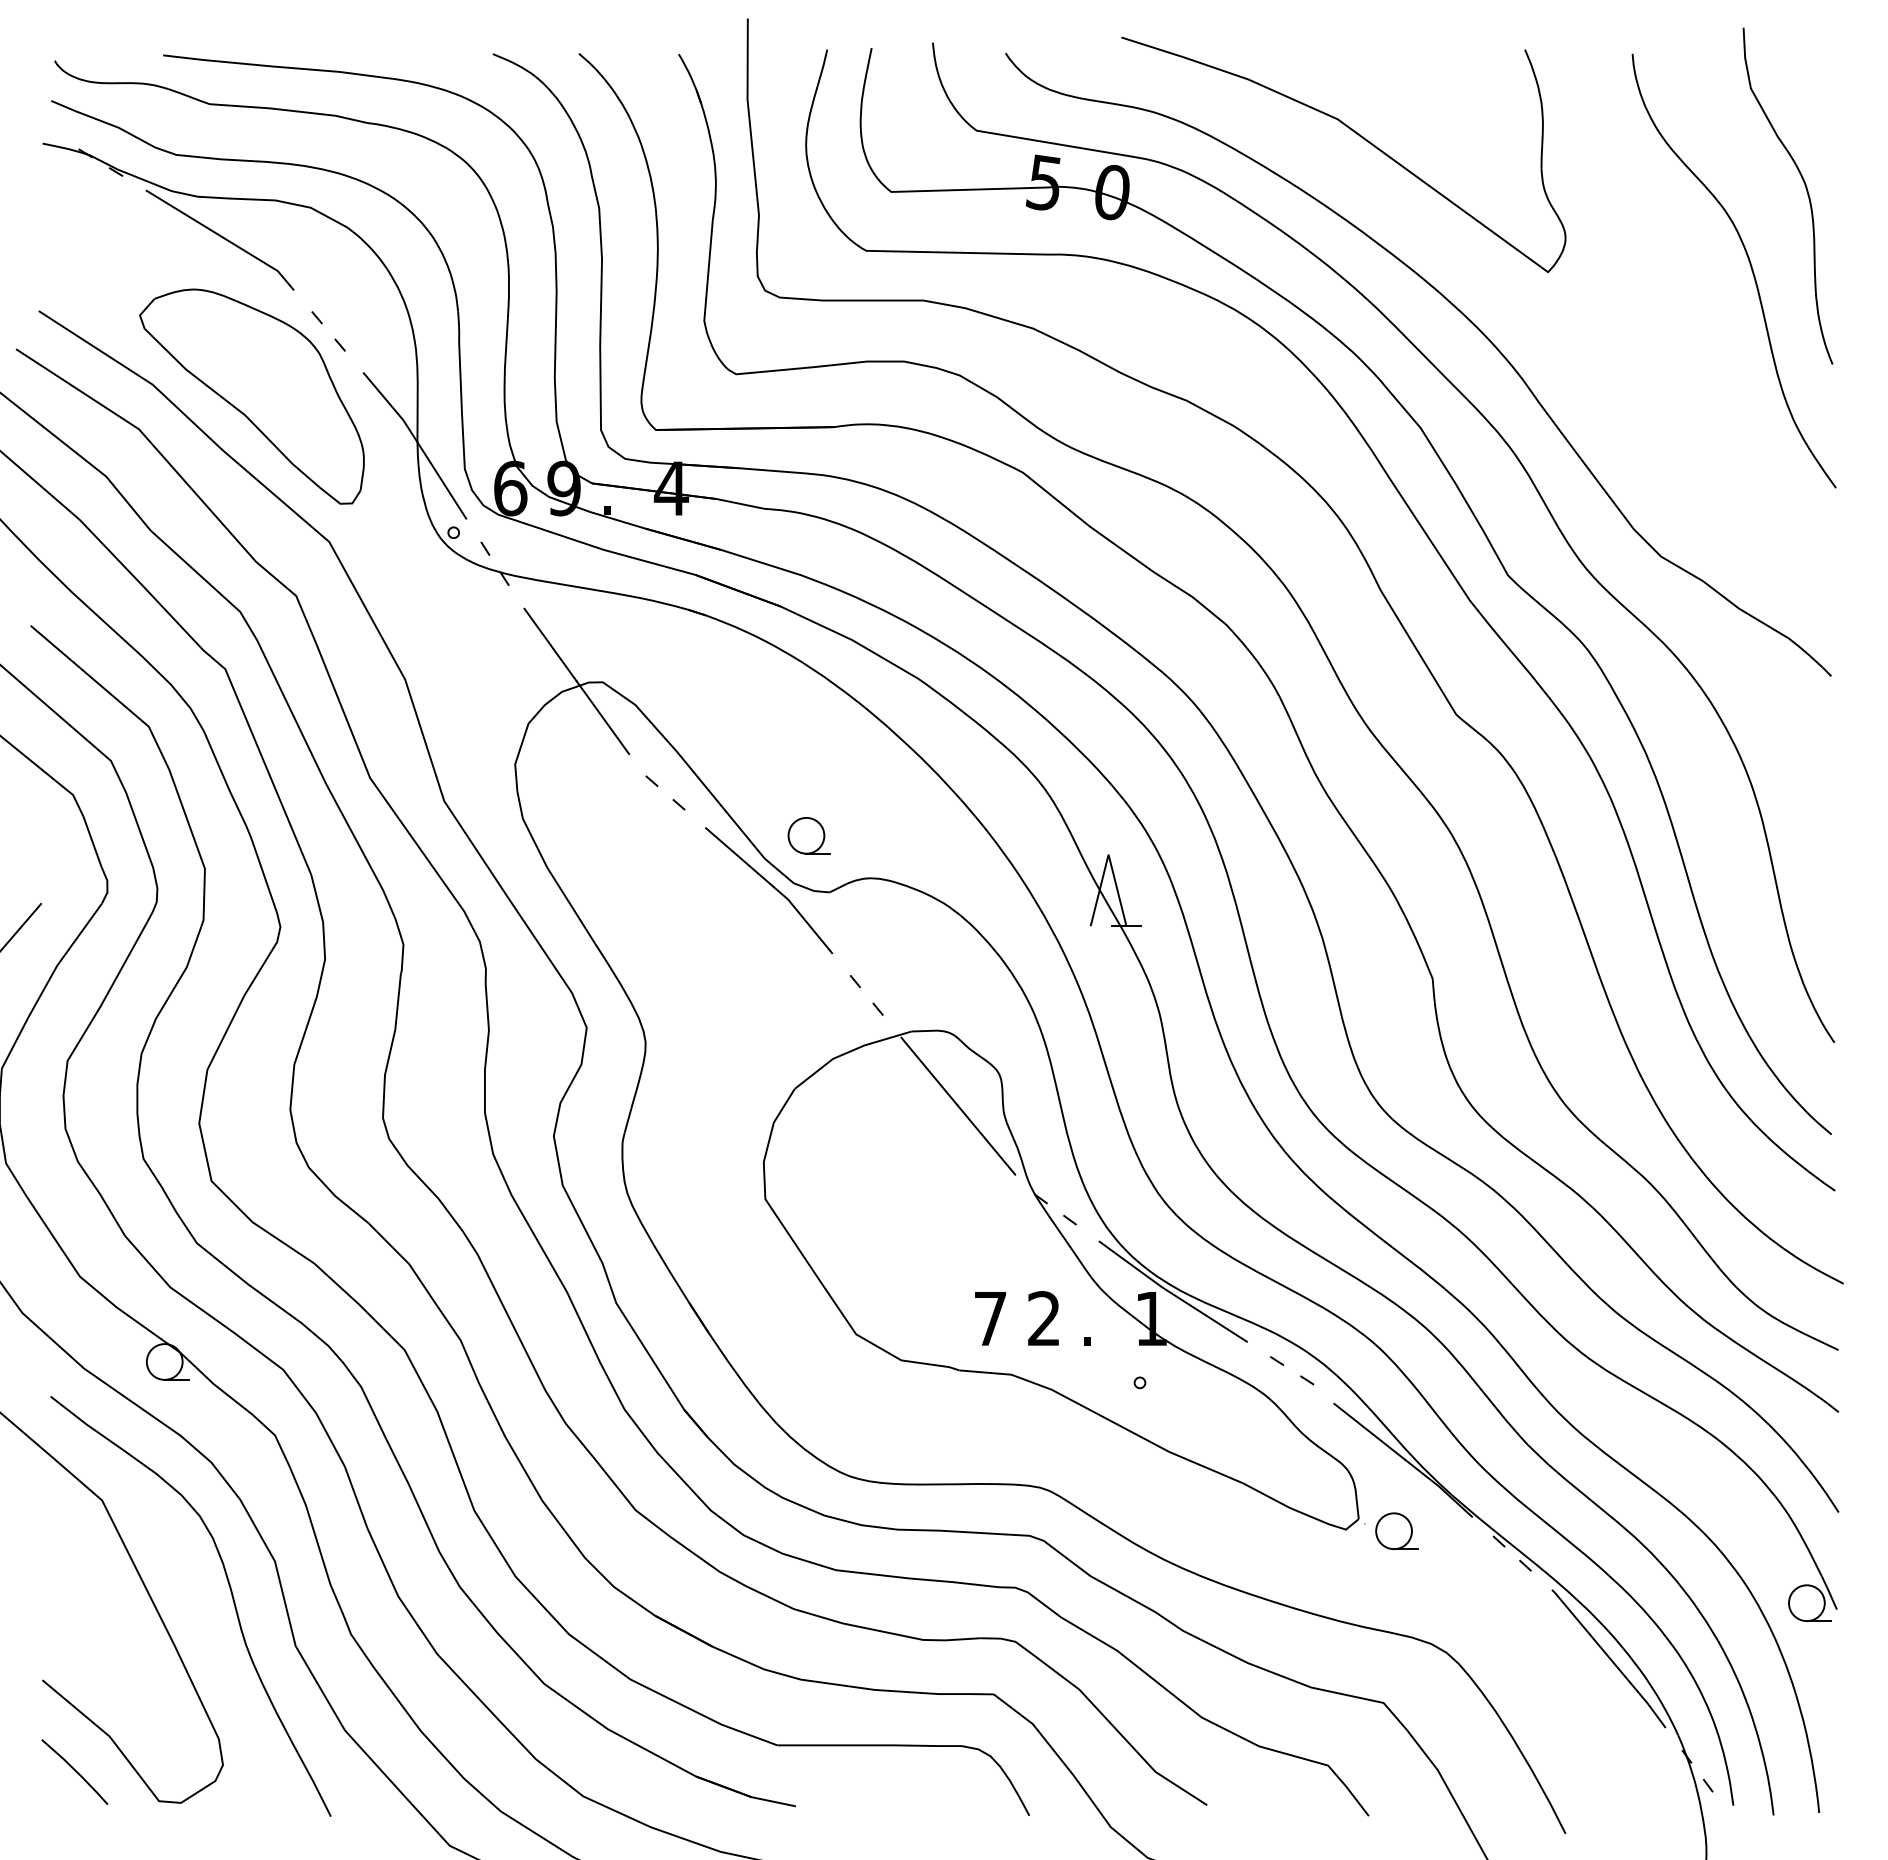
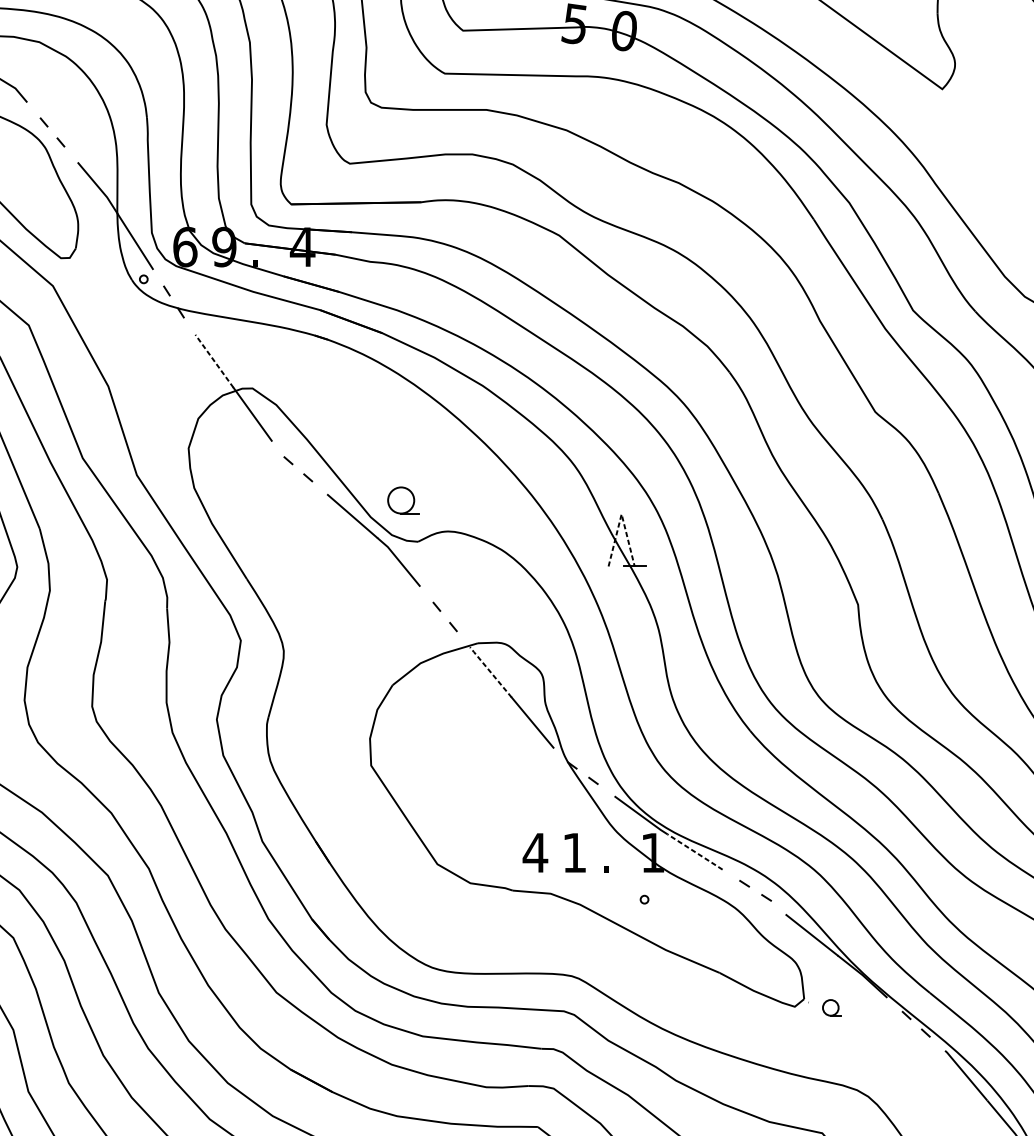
line: (550, 645) -> (214, 361), solid -> dashed
line: (1108, 854) -> (621, 514), solid -> dashed
line: (928, 1070) -> (490, 671), solid -> dashed
line: (1209, 1317) -> (695, 851), solid -> dashed
text: (989, 1318) -> (534, 852), 7 -> 4
text: (1043, 1318) -> (574, 852), 2 -> 1
part: (1396, 1530) -> (831, 1007), size x0.6

